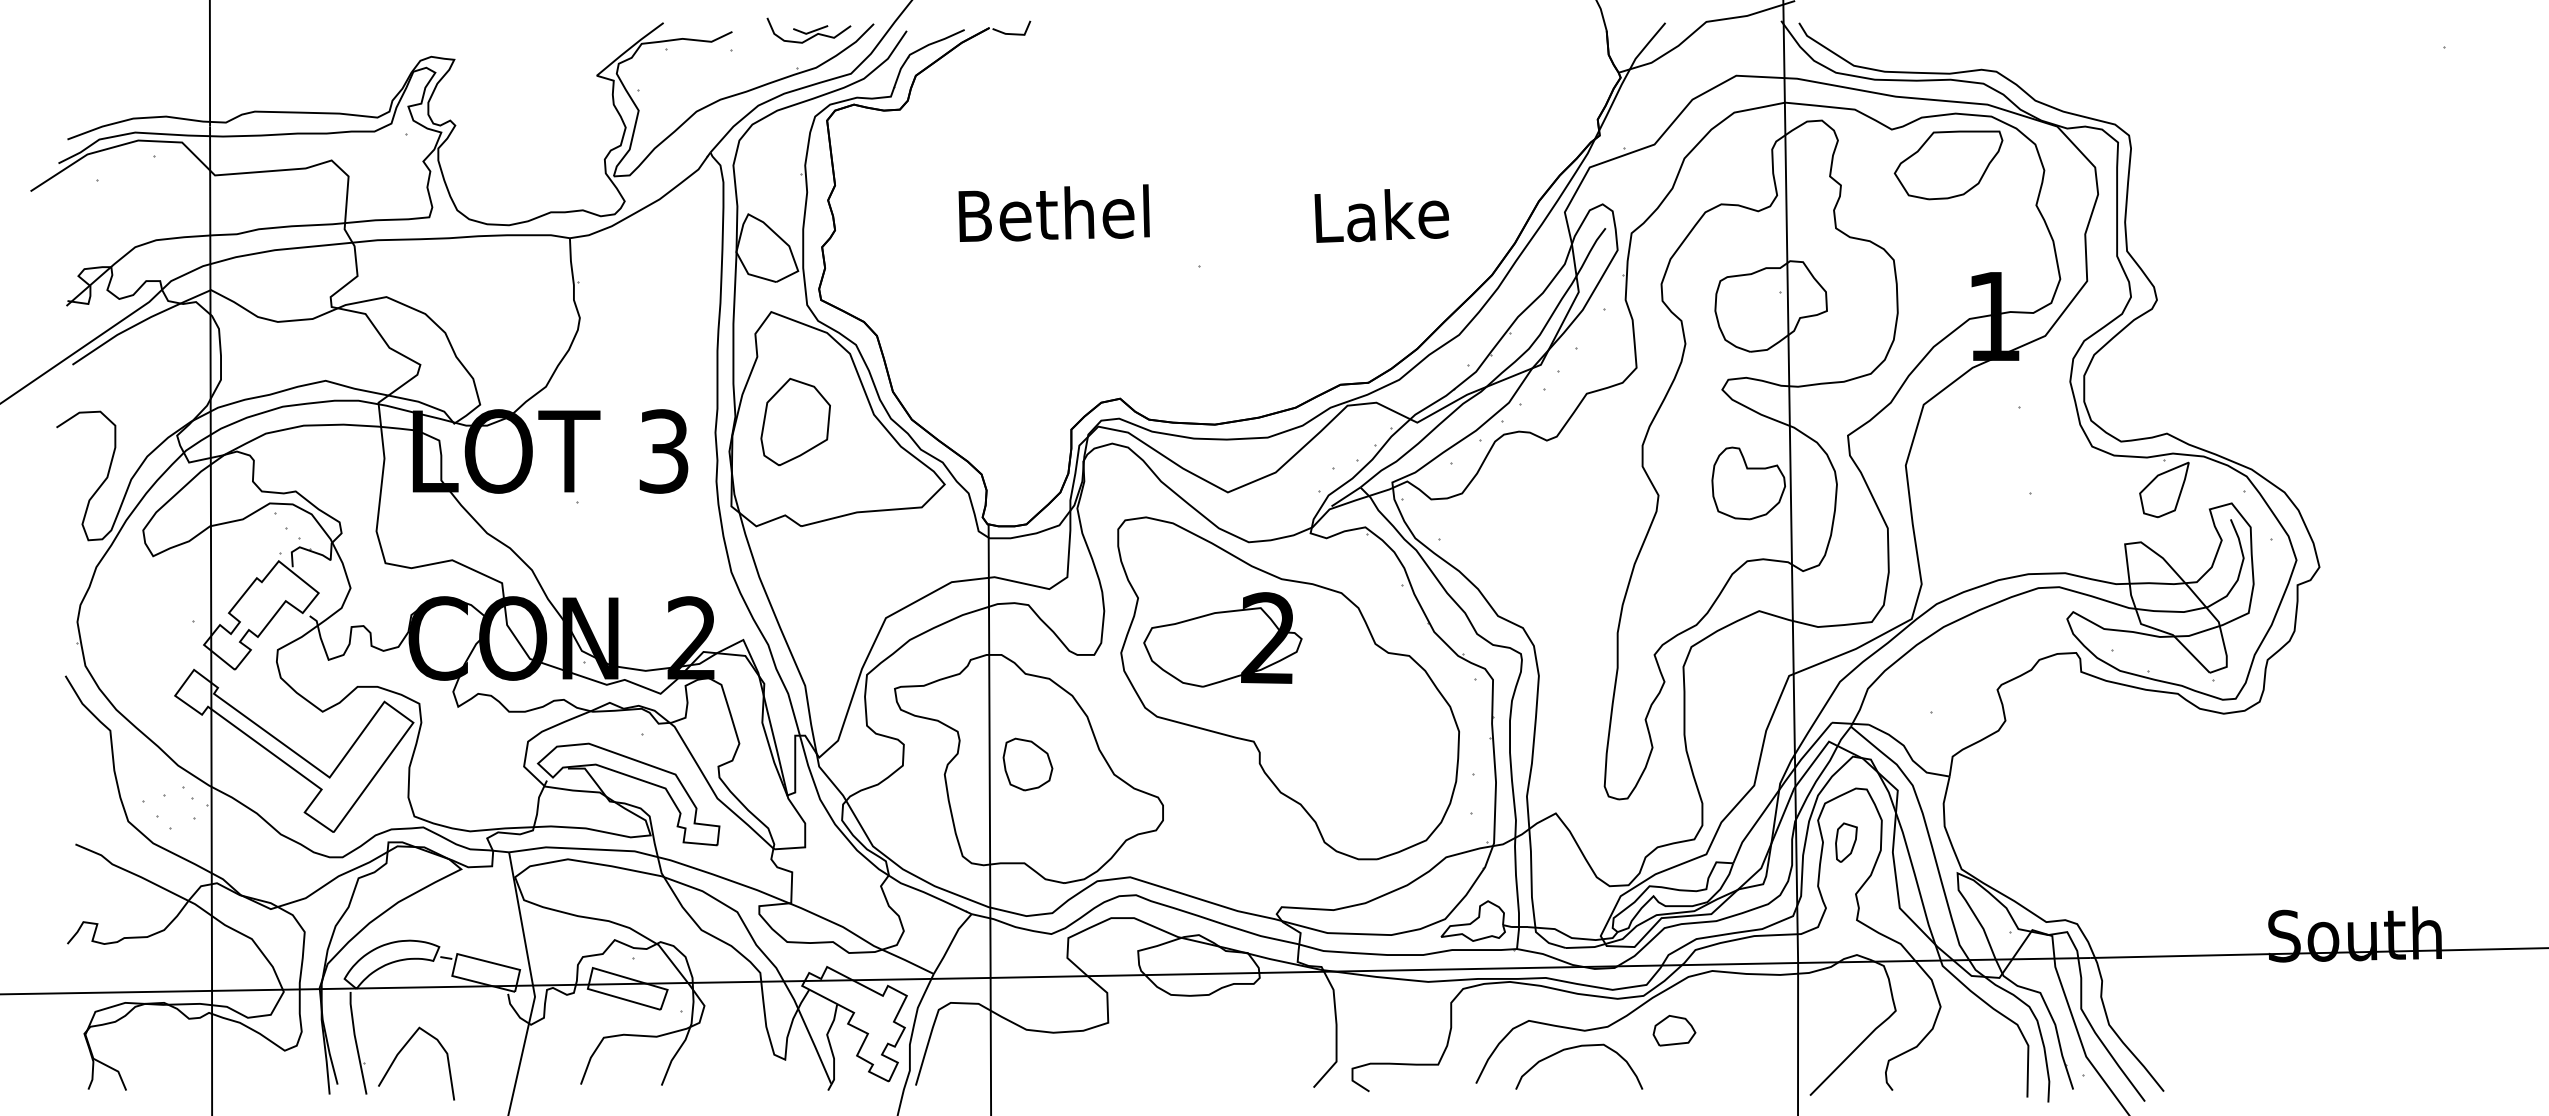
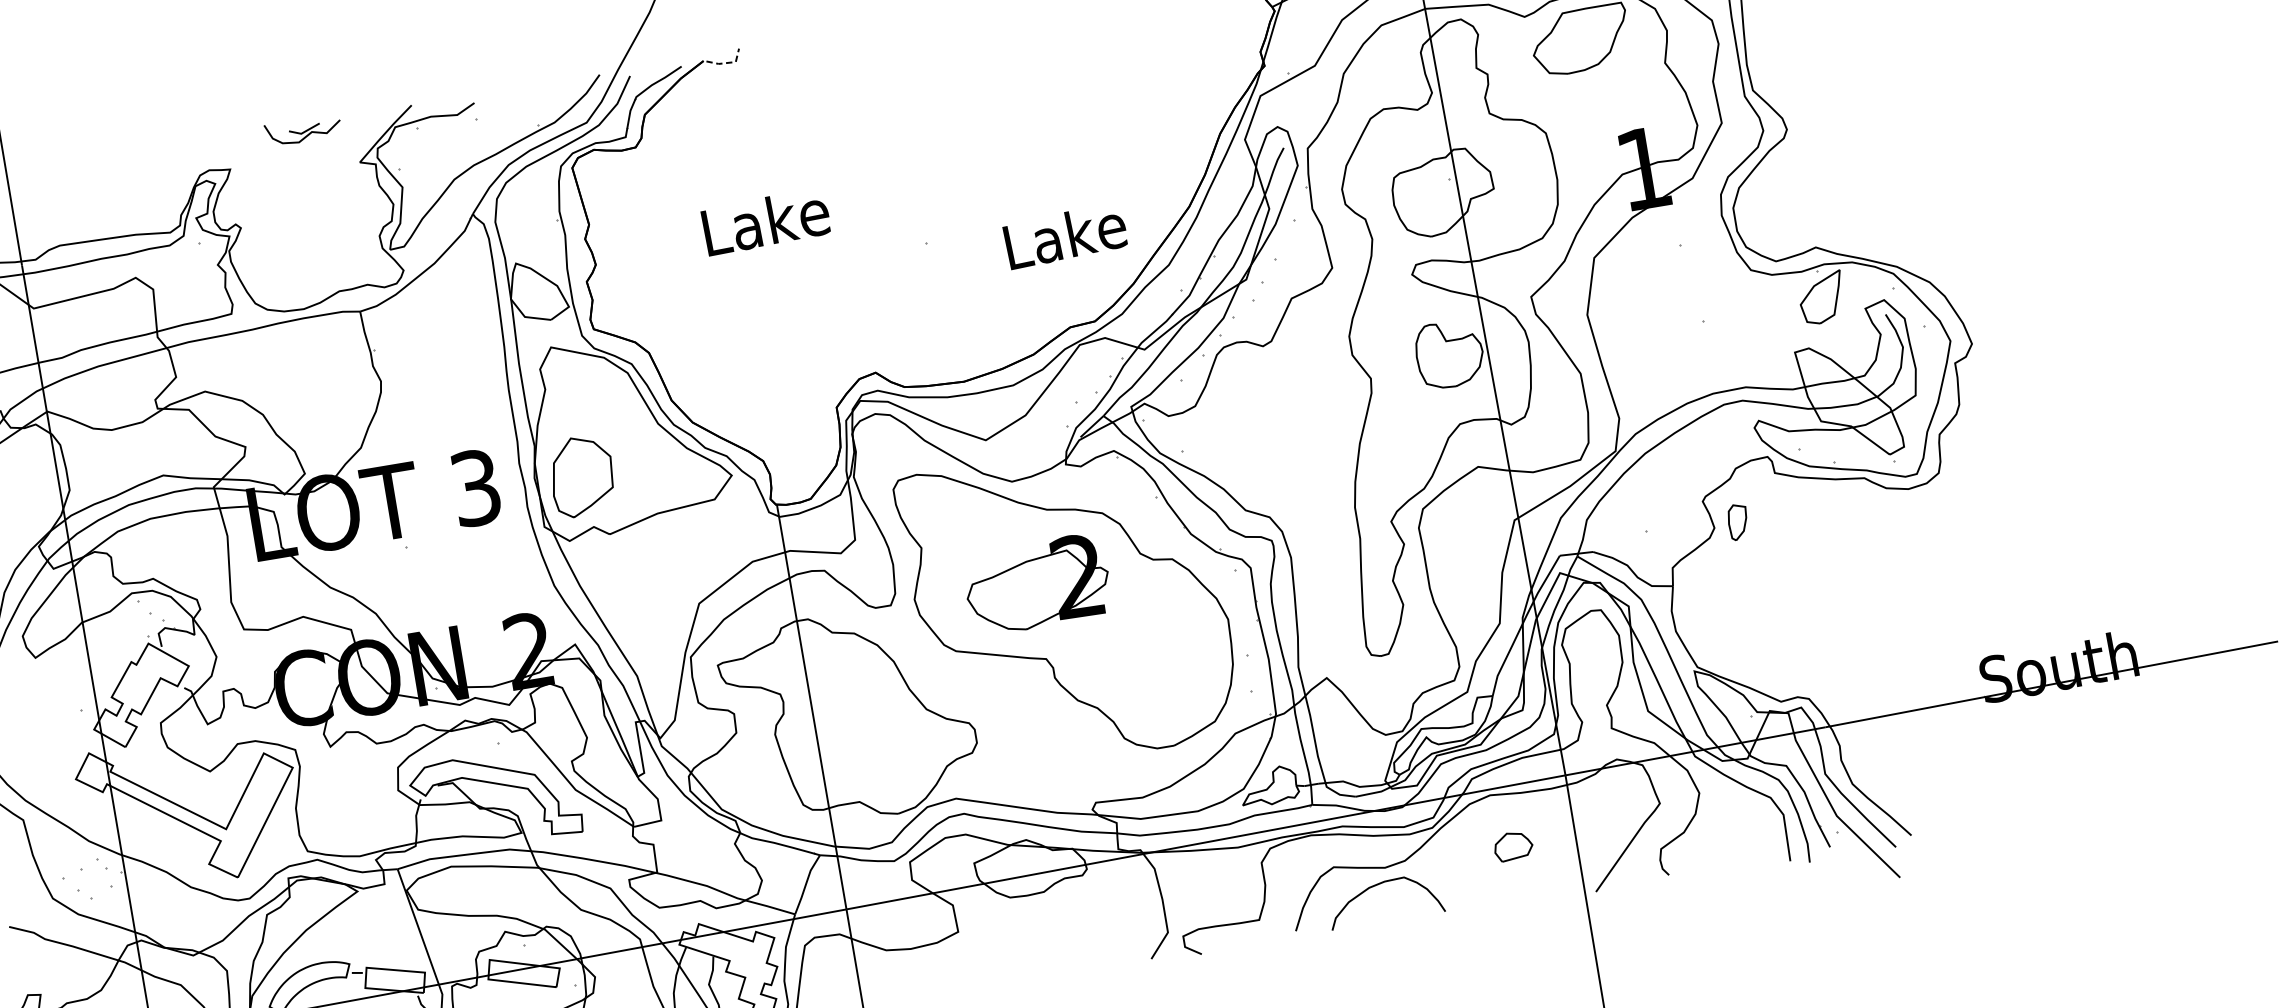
part: (808, 30) -> (302, 130), moved
line: (1016, 34) -> (728, 62), solid -> dashed
text: (1056, 212) -> (790, 215), Bethel -> Lake
text: (1381, 215) -> (1065, 236), moved
part: (795, 421) -> (581, 475), moved
part: (1222, 639) -> (1037, 584), moved
part: (1027, 764) -> (847, 713), removed
part: (1846, 842) -> (1738, 521), moved
part: (1674, 1030) -> (1513, 846), moved

